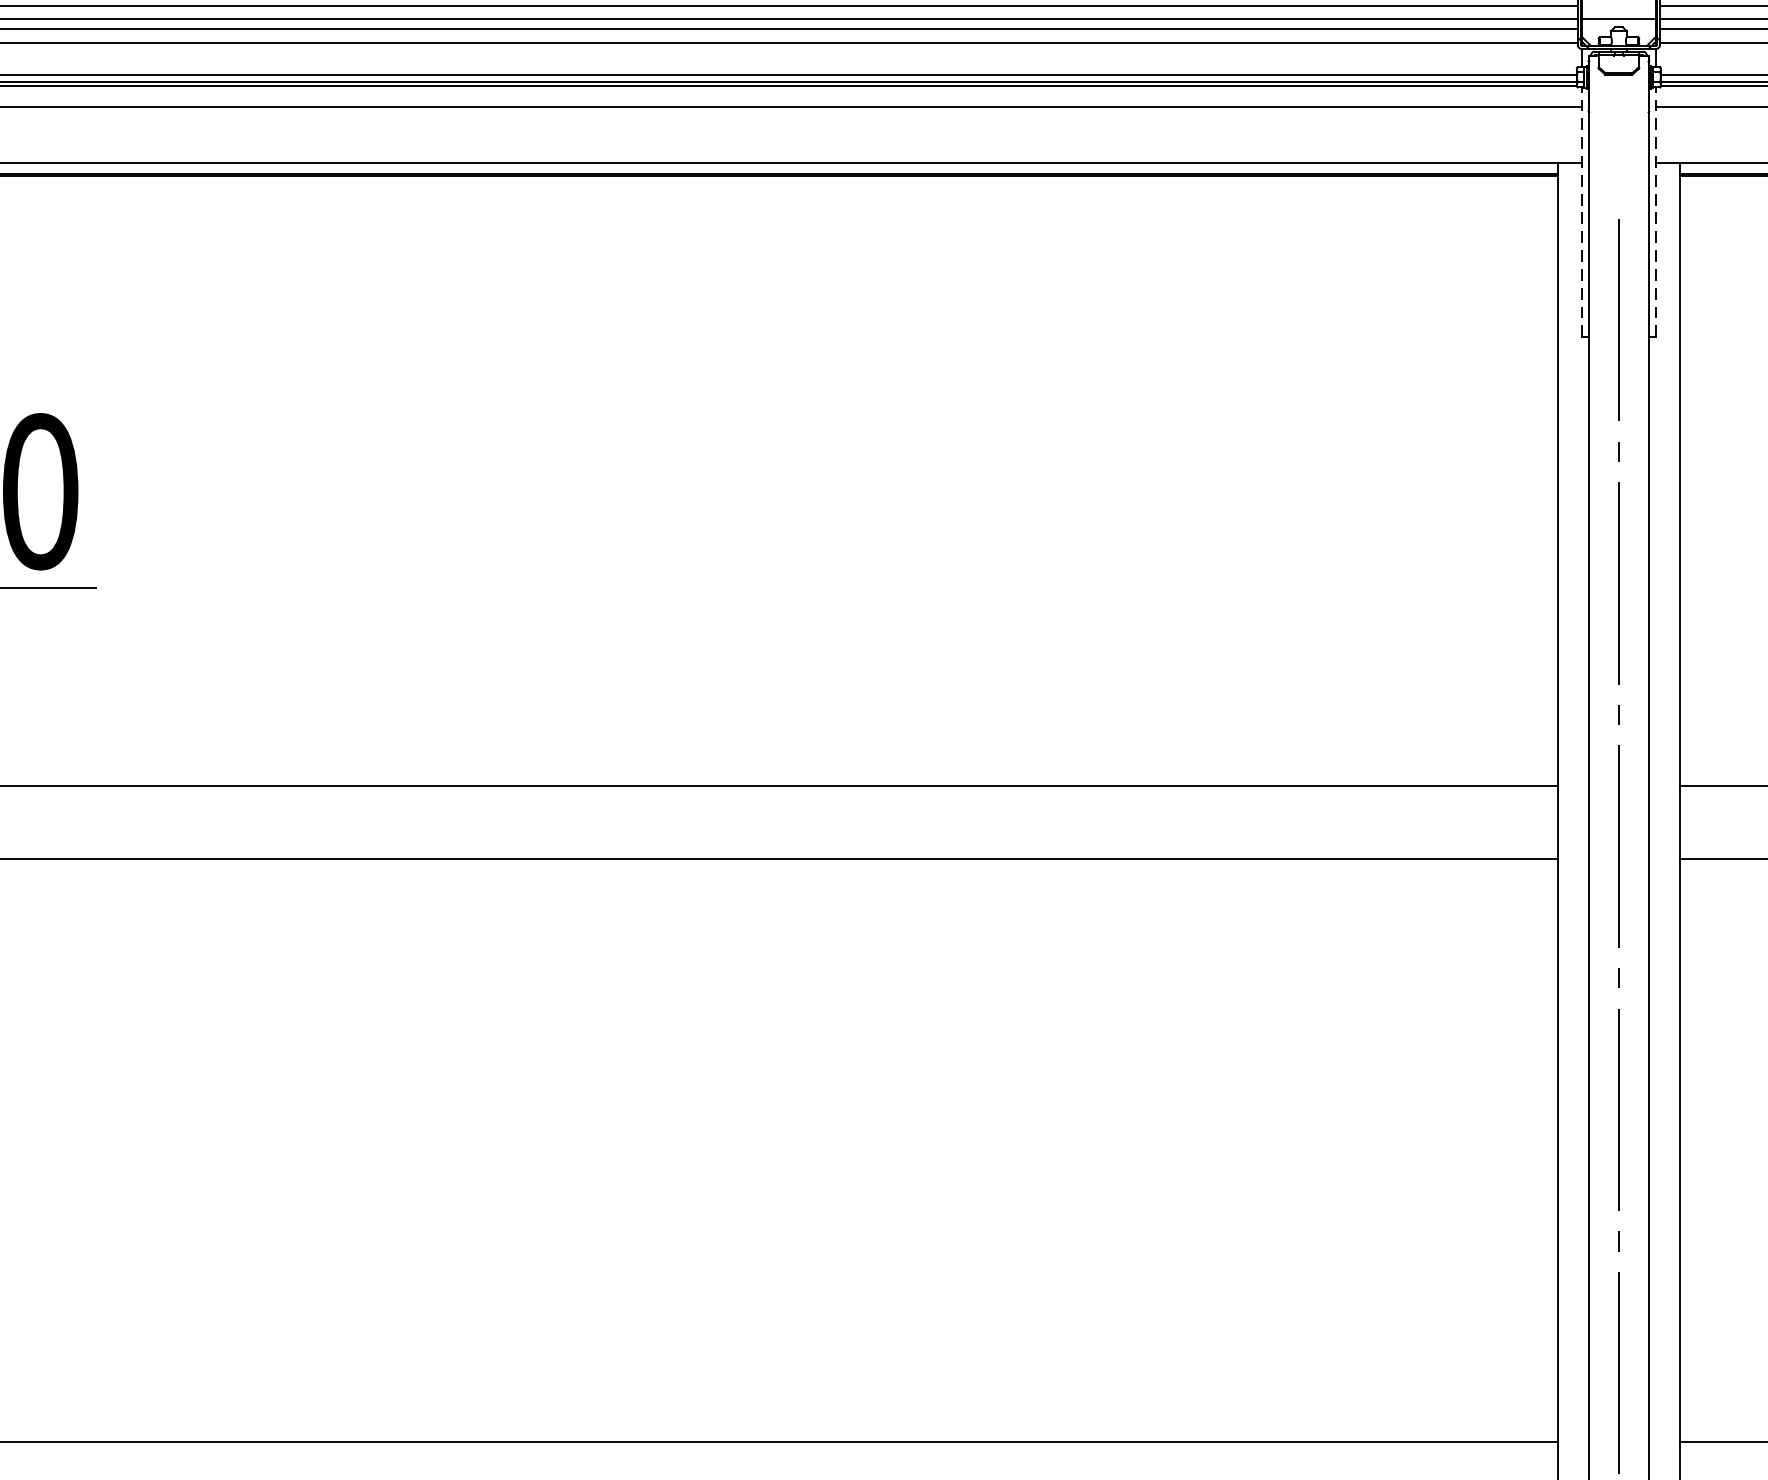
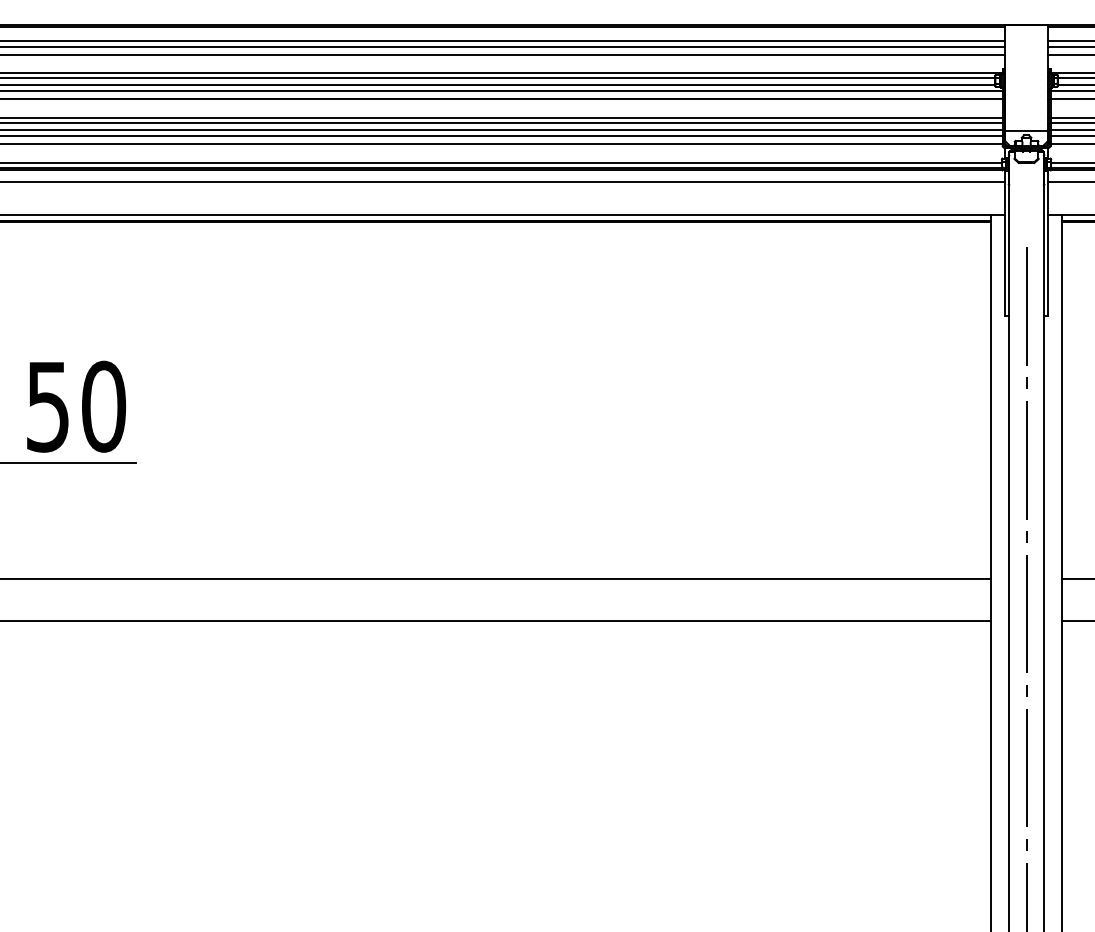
line: (1581, 210) -> (1004, 242), dashed -> solid
line: (1656, 210) -> (1048, 242), dashed -> solid

